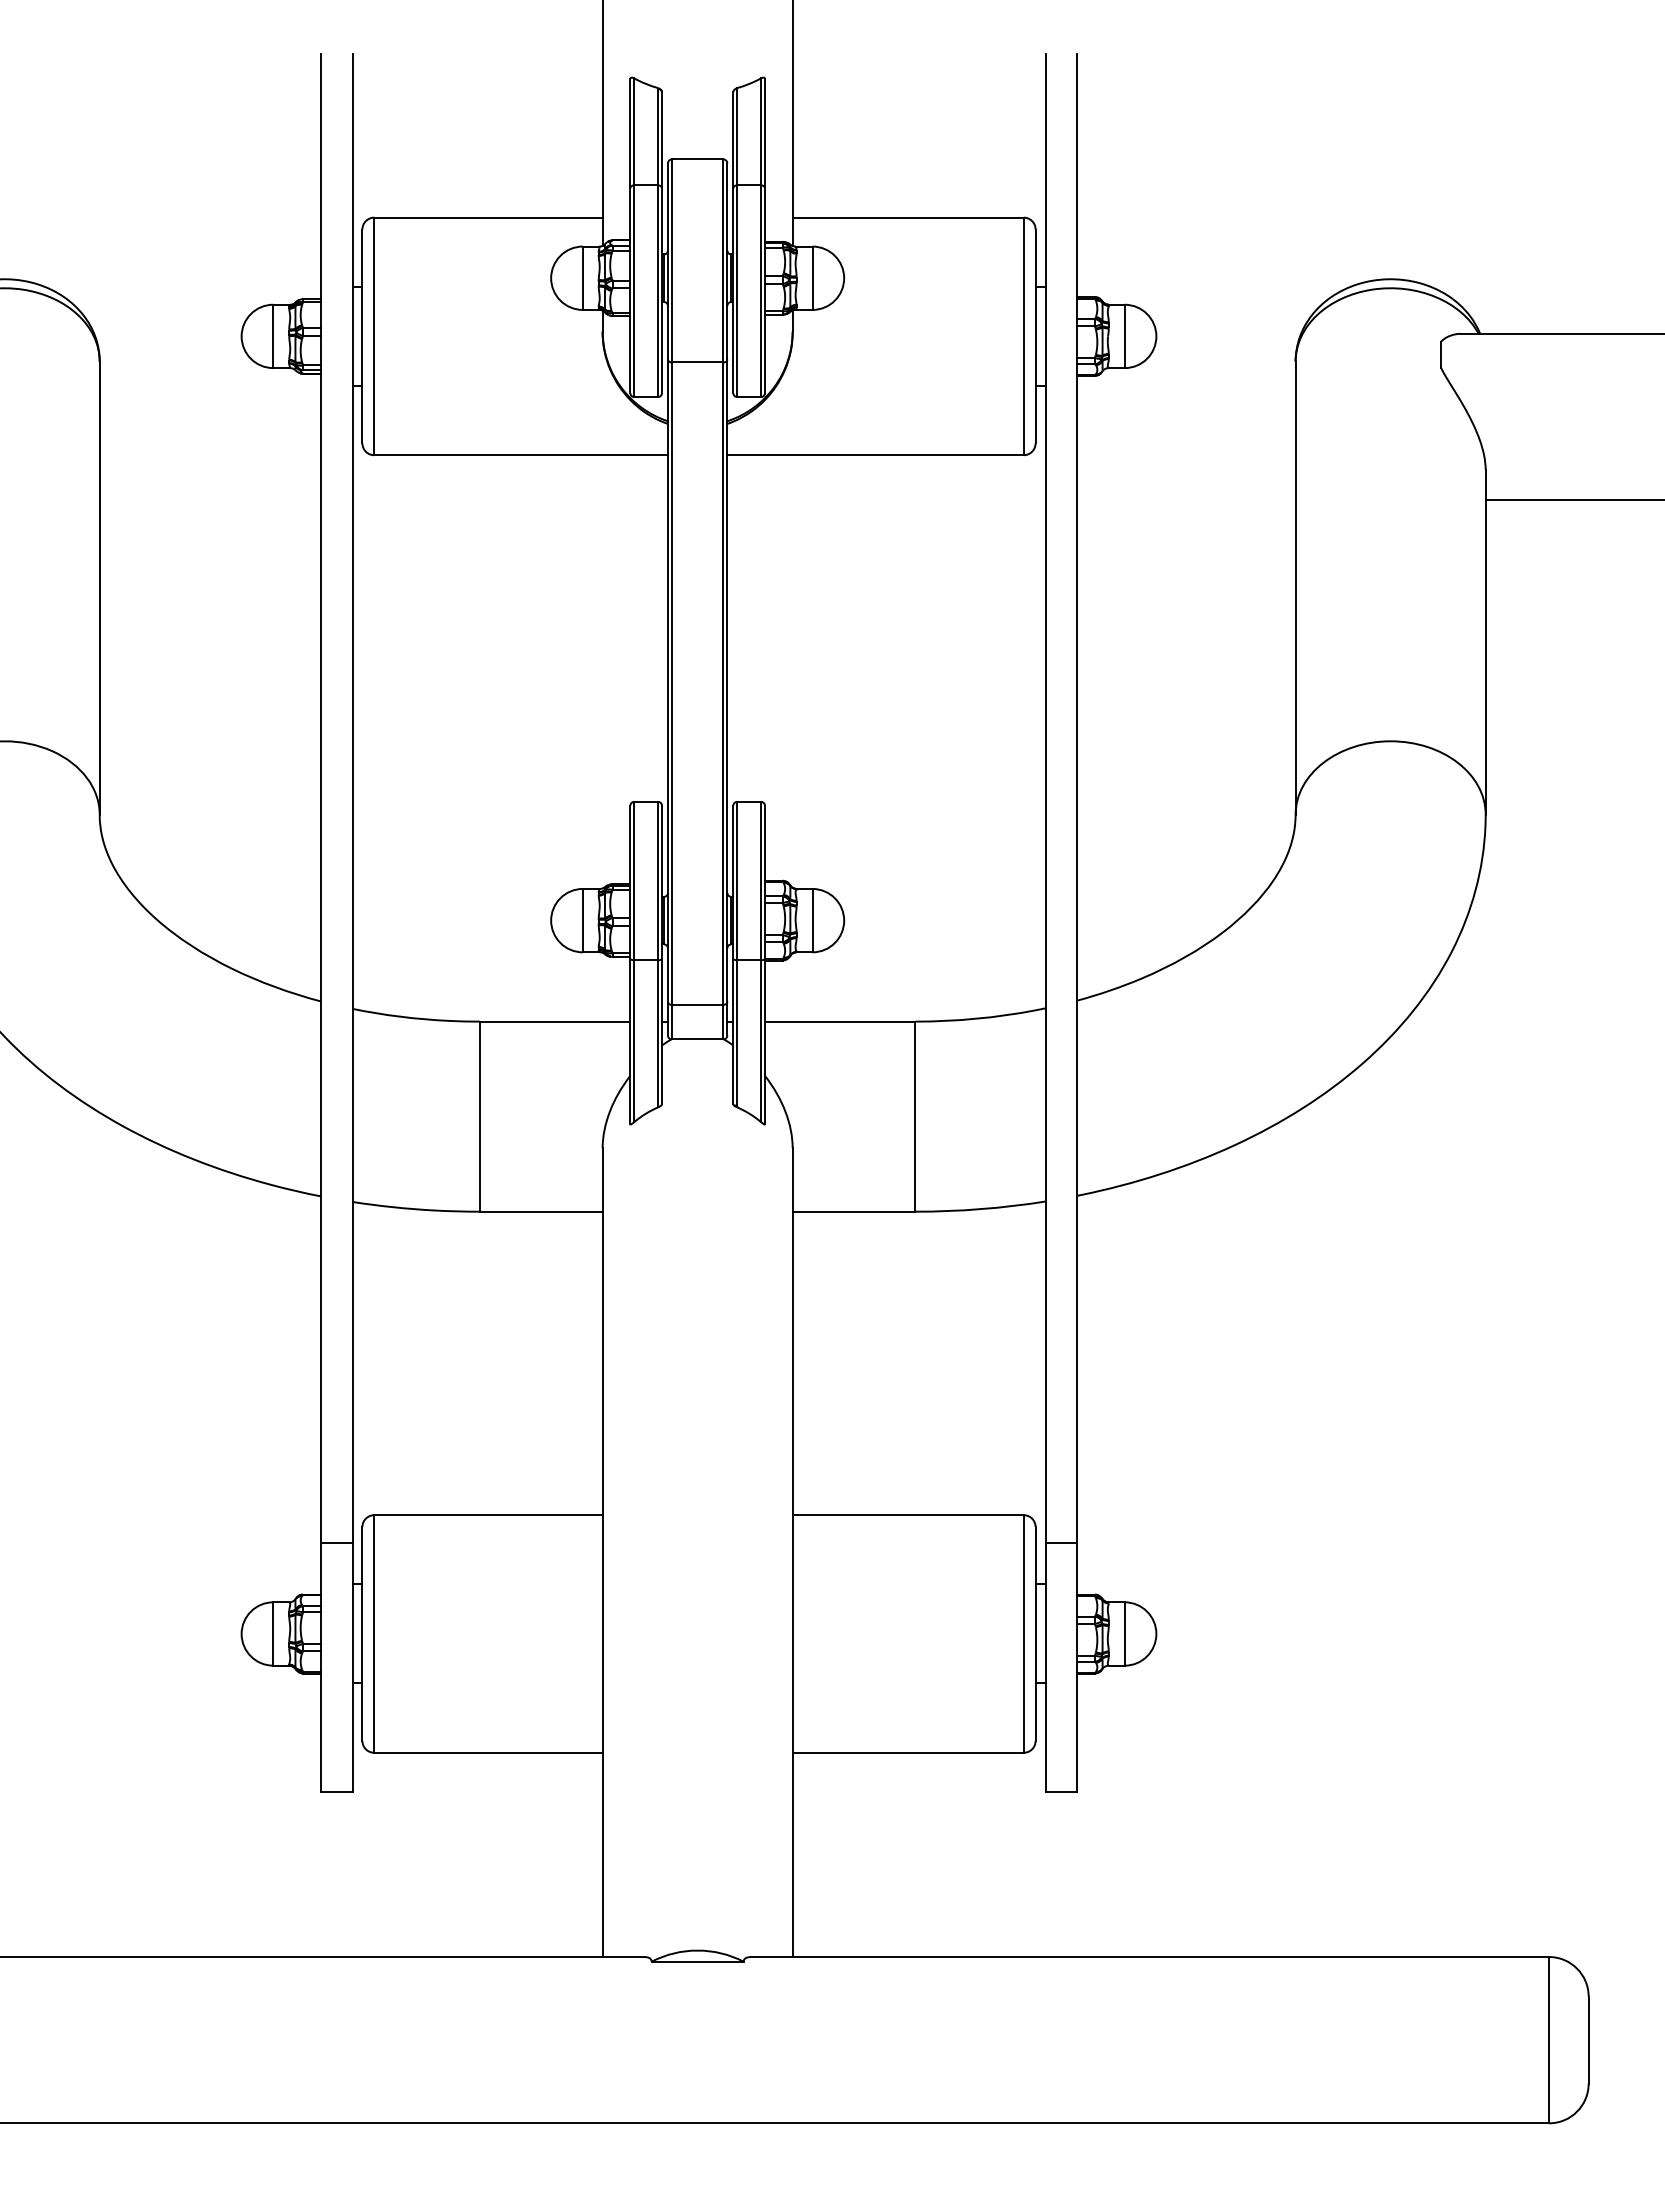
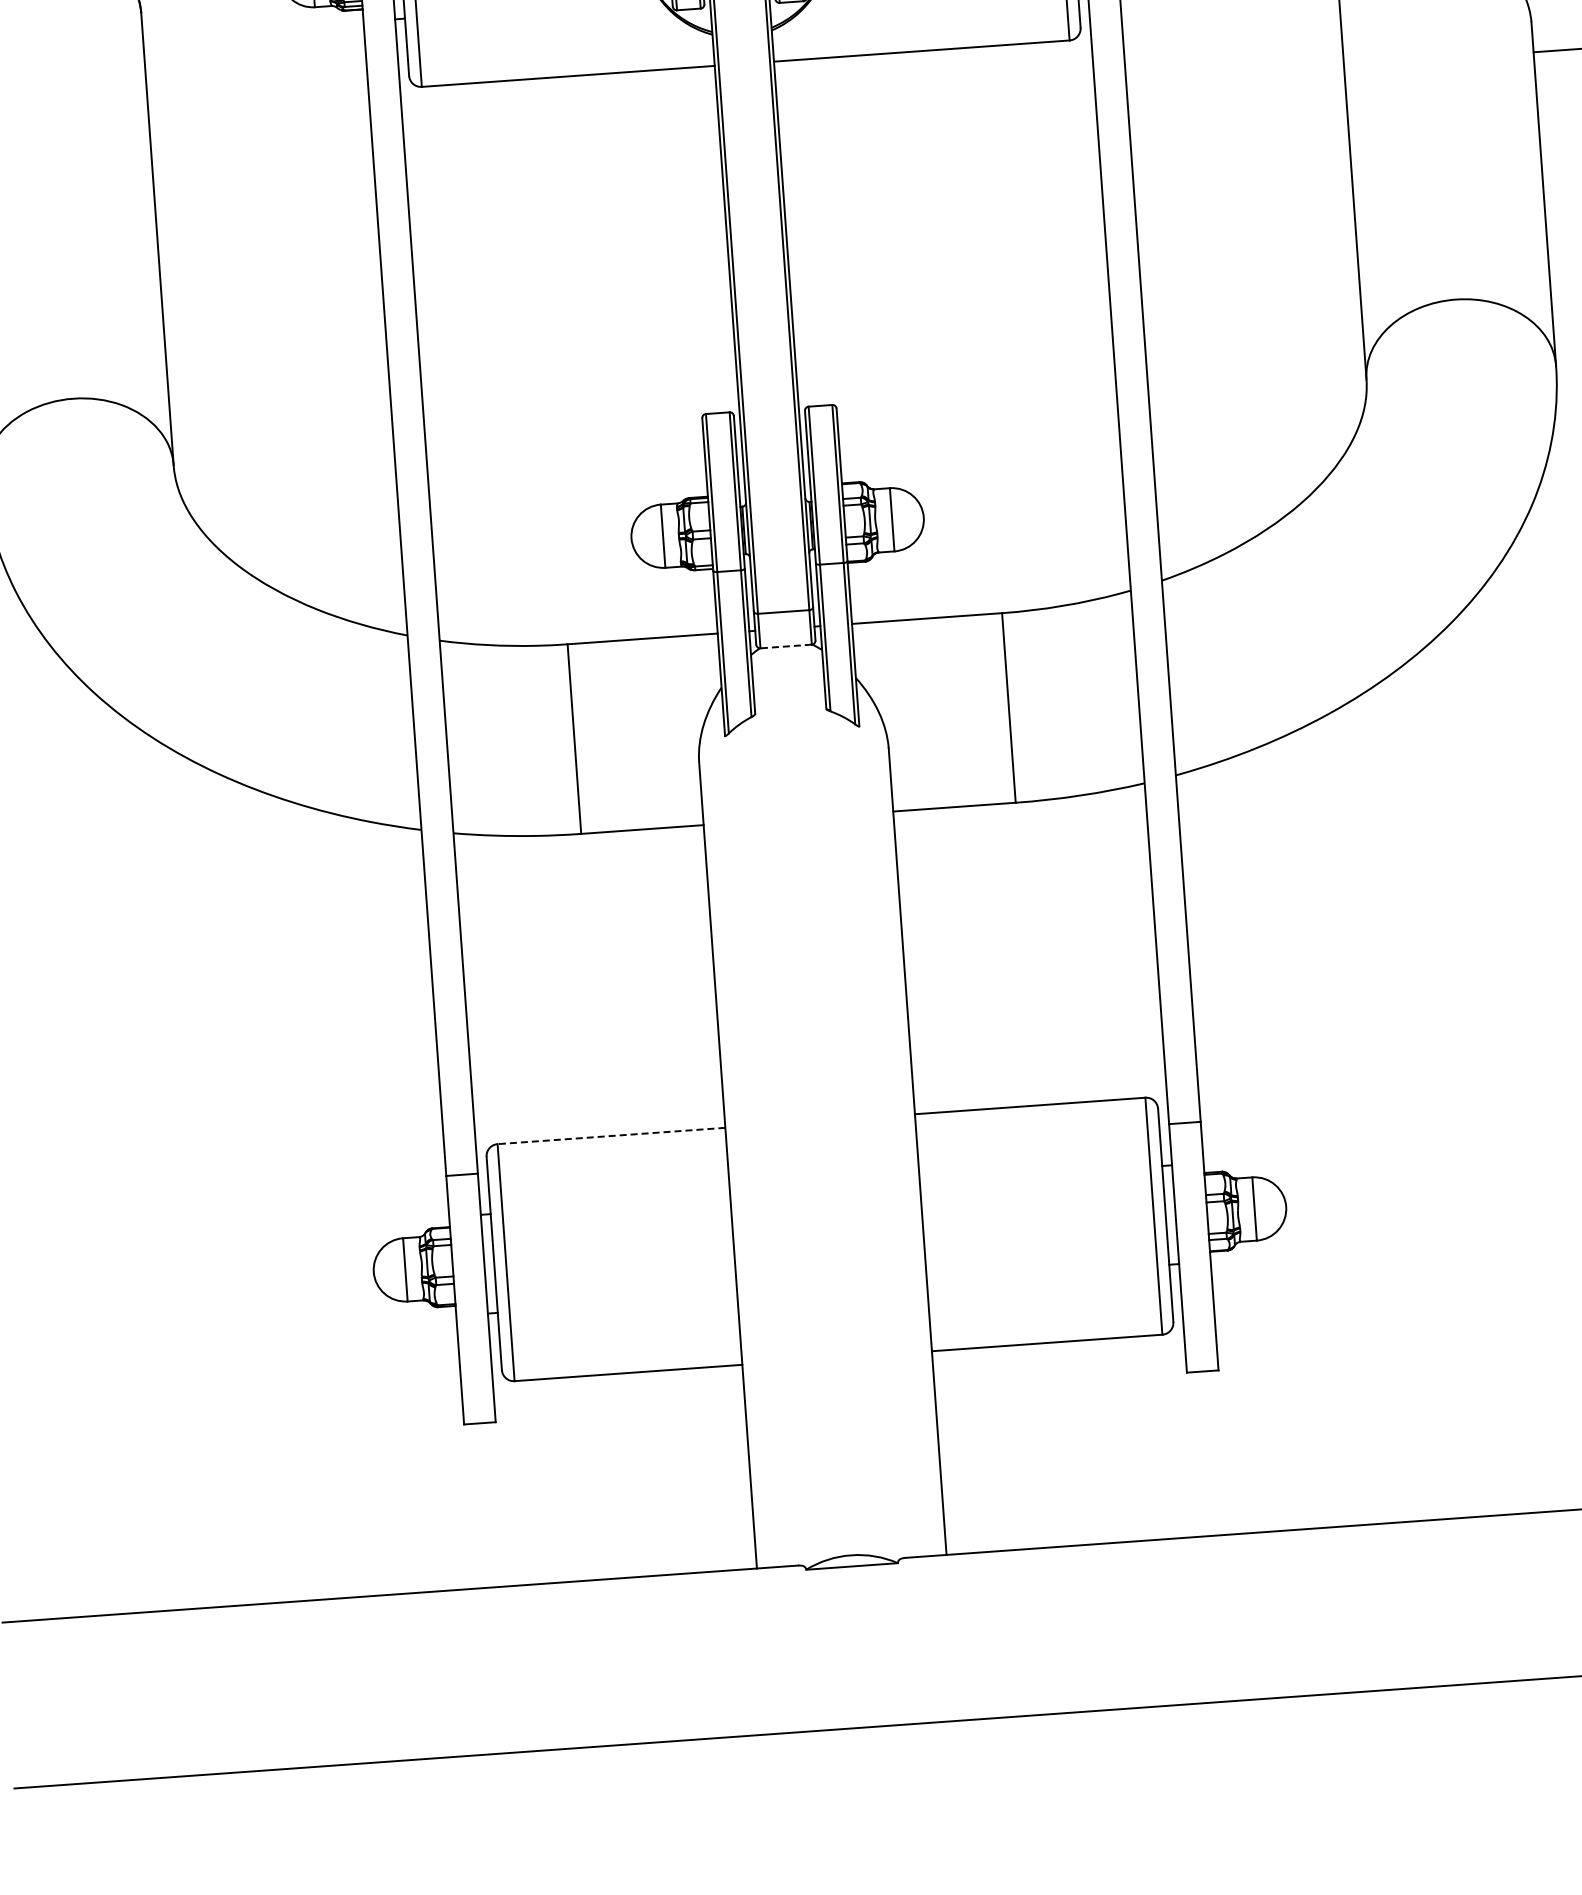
line: (697, 1039) -> (785, 646), solid -> dashed
line: (487, 1515) -> (610, 1136), solid -> dashed

